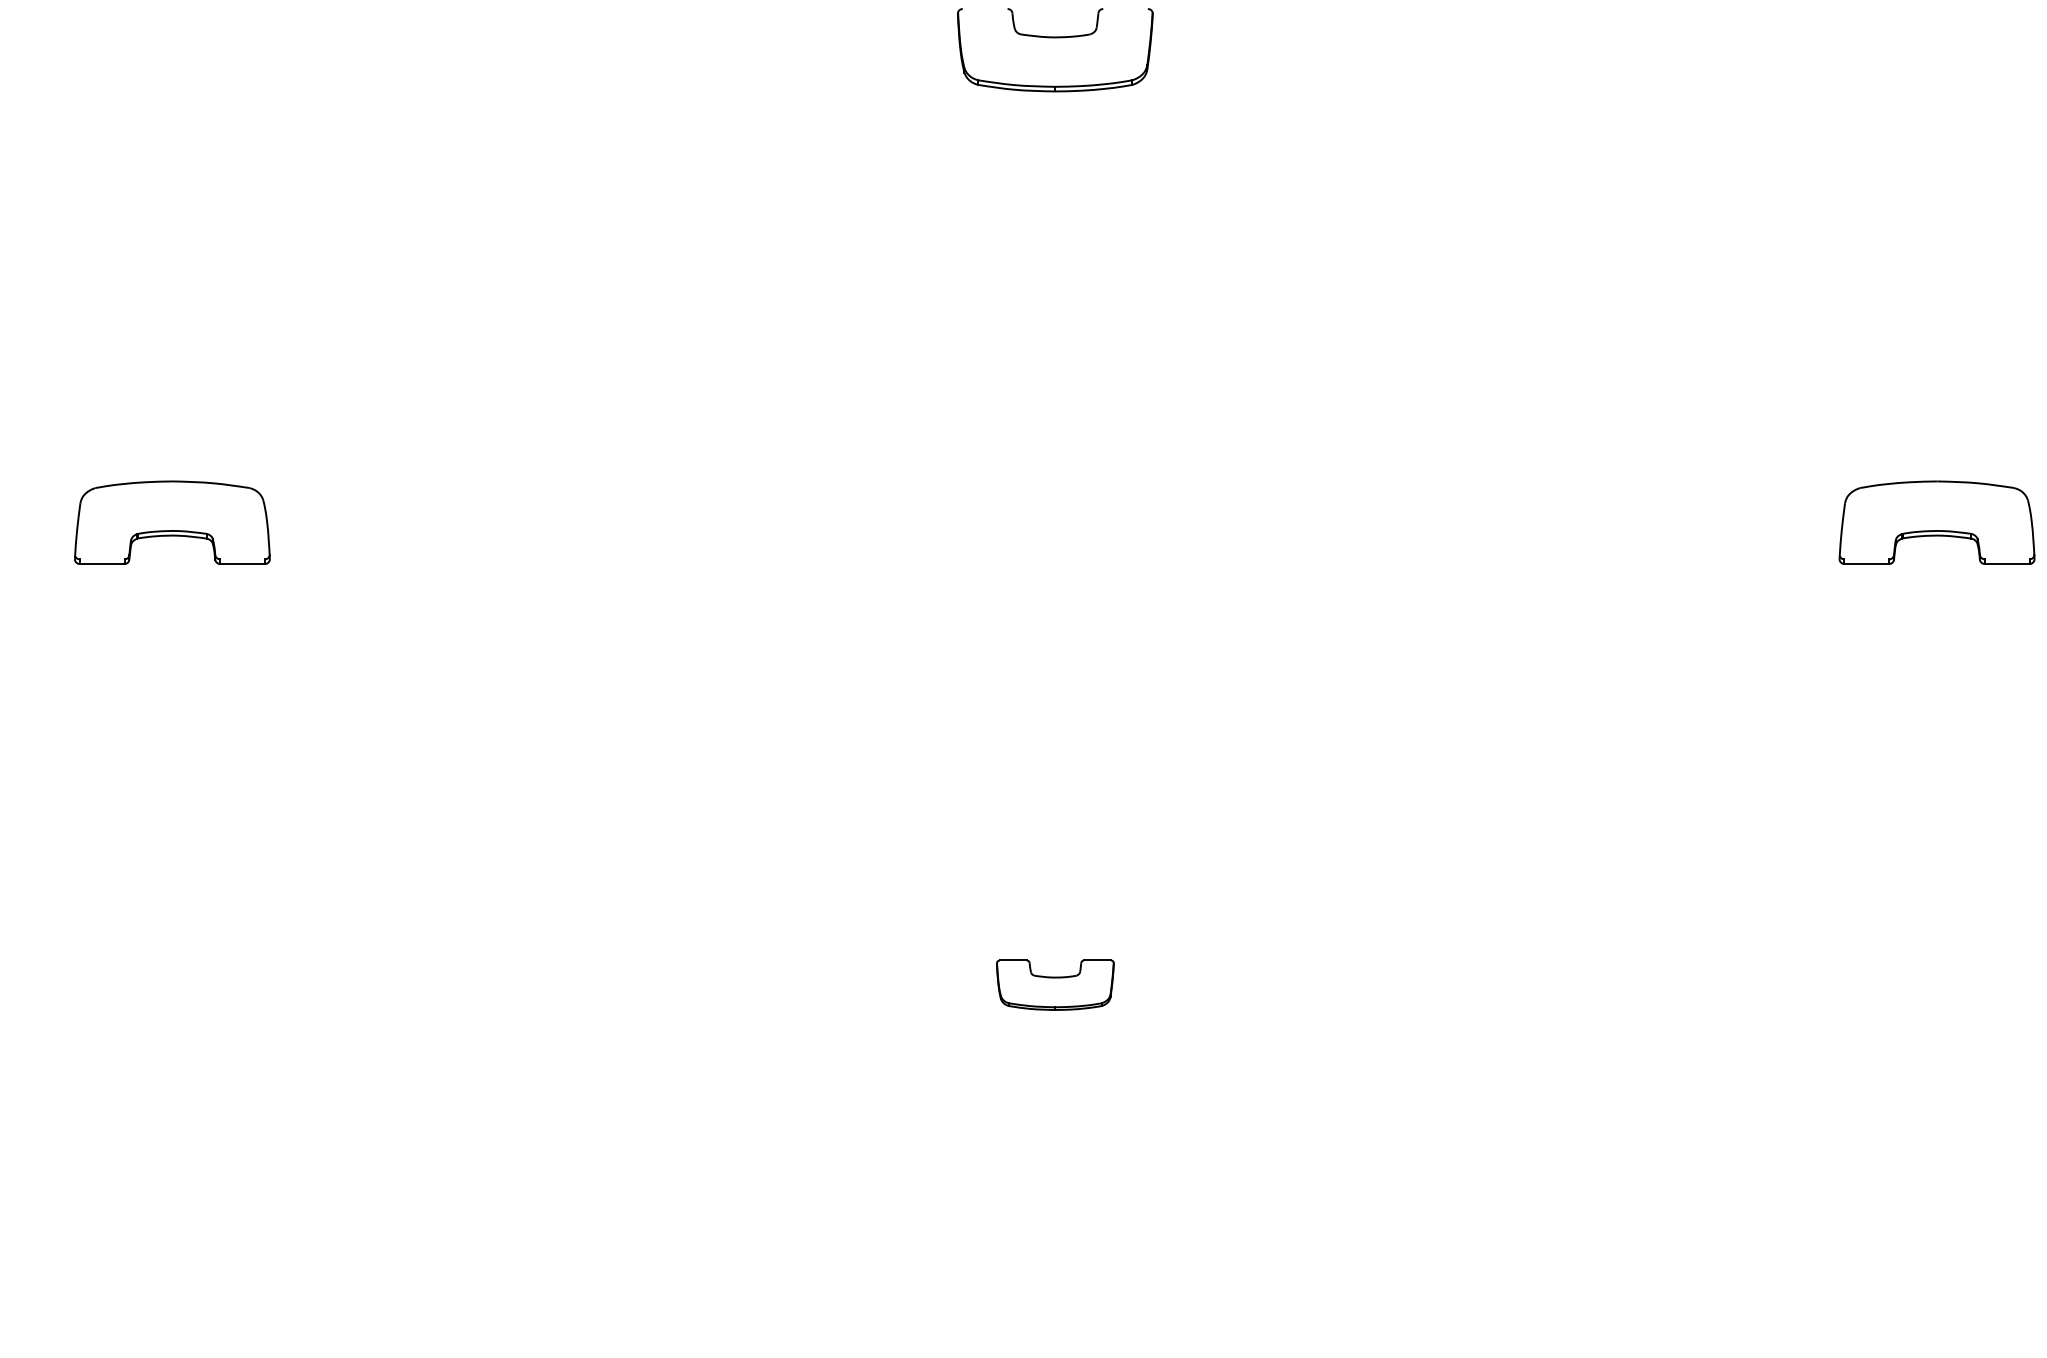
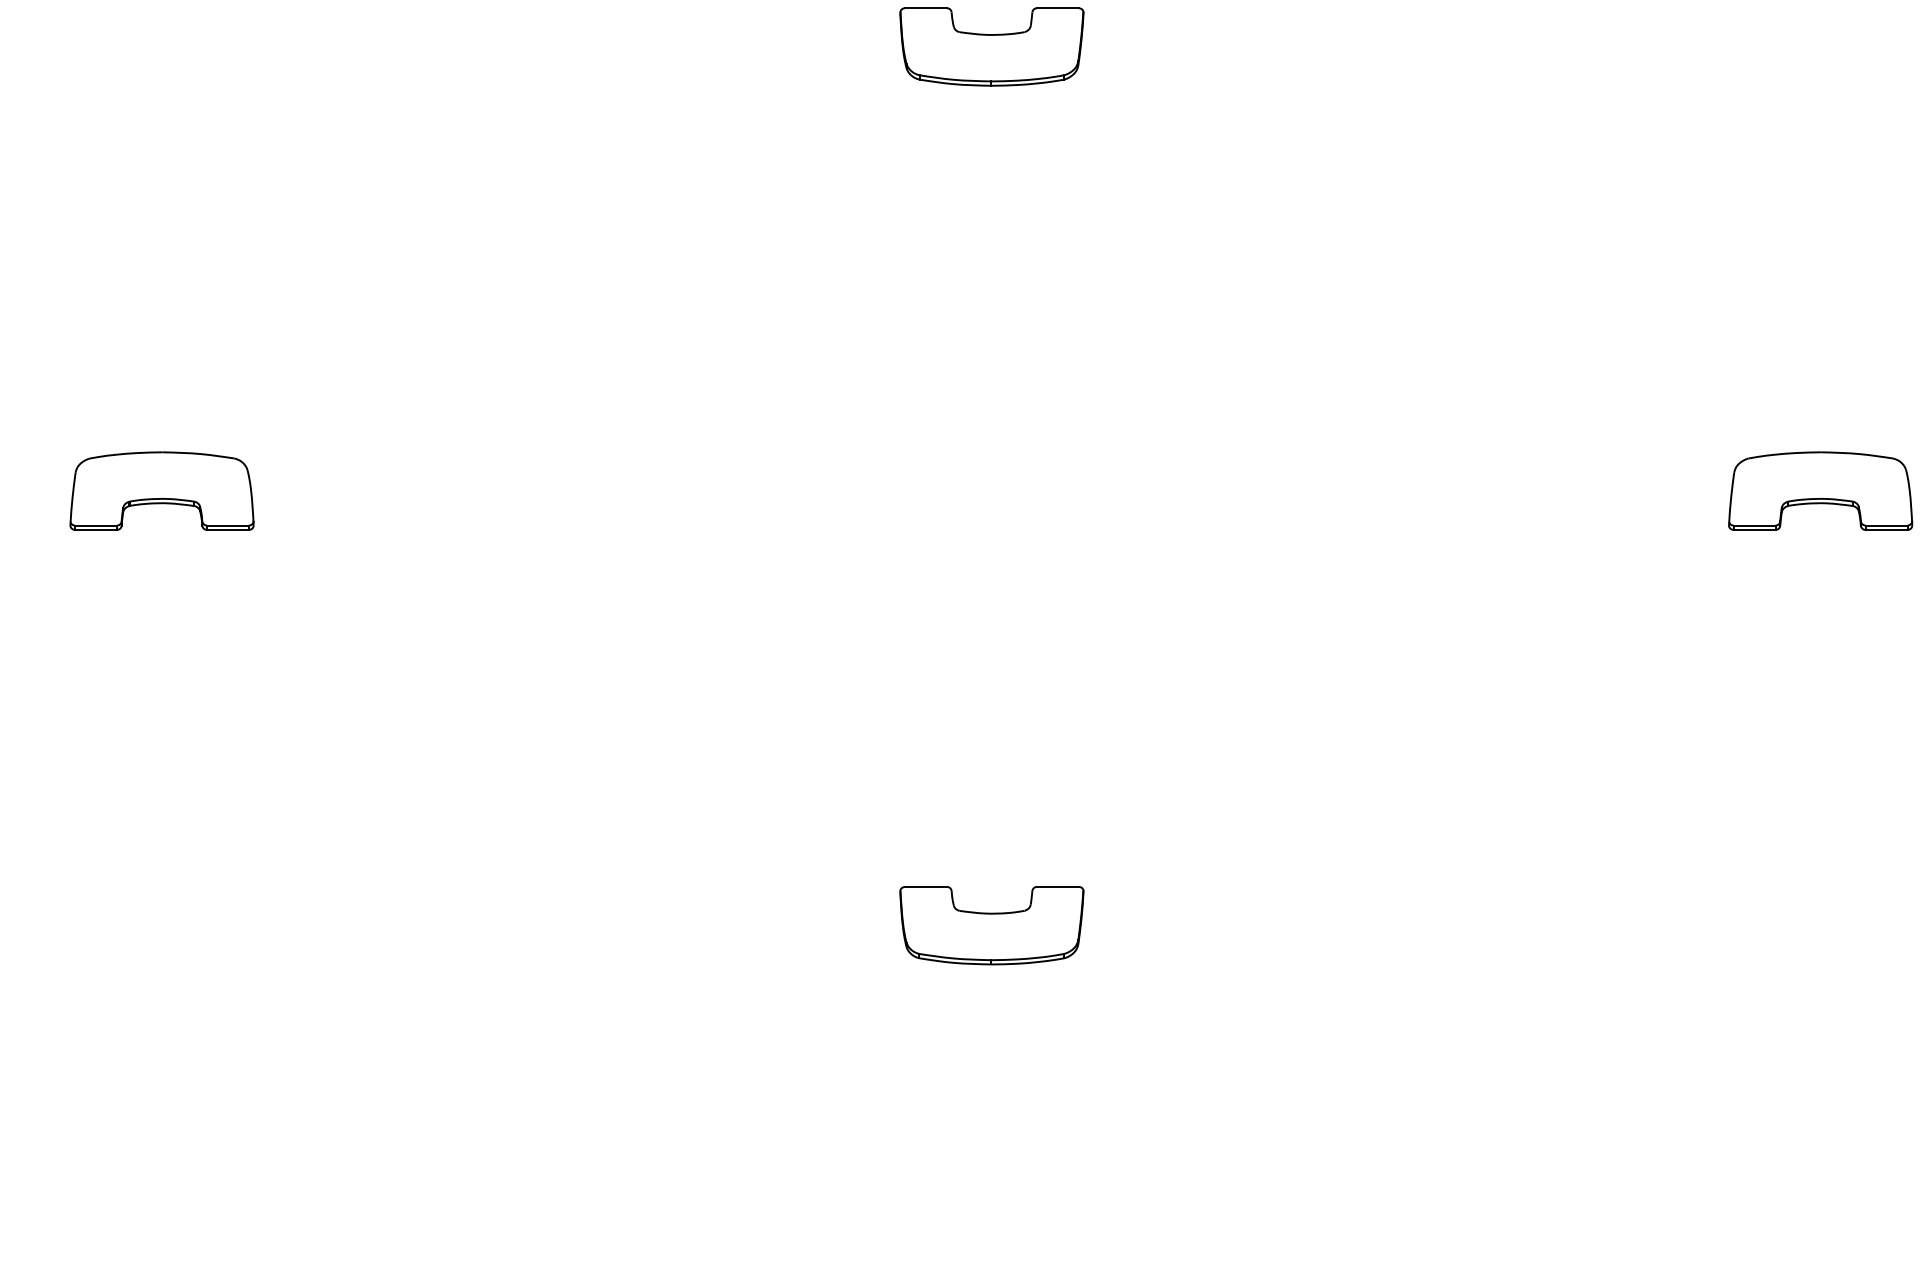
line: (984, 9) -> (925, 8), added
line: (1125, 9) -> (1057, 8), added
line: (101, 559) -> (95, 525), added
line: (242, 559) -> (227, 525), added
line: (1866, 559) -> (1754, 525), added
line: (2006, 559) -> (1885, 525), added
part: (1055, 985) -> (992, 926), size x1.67

